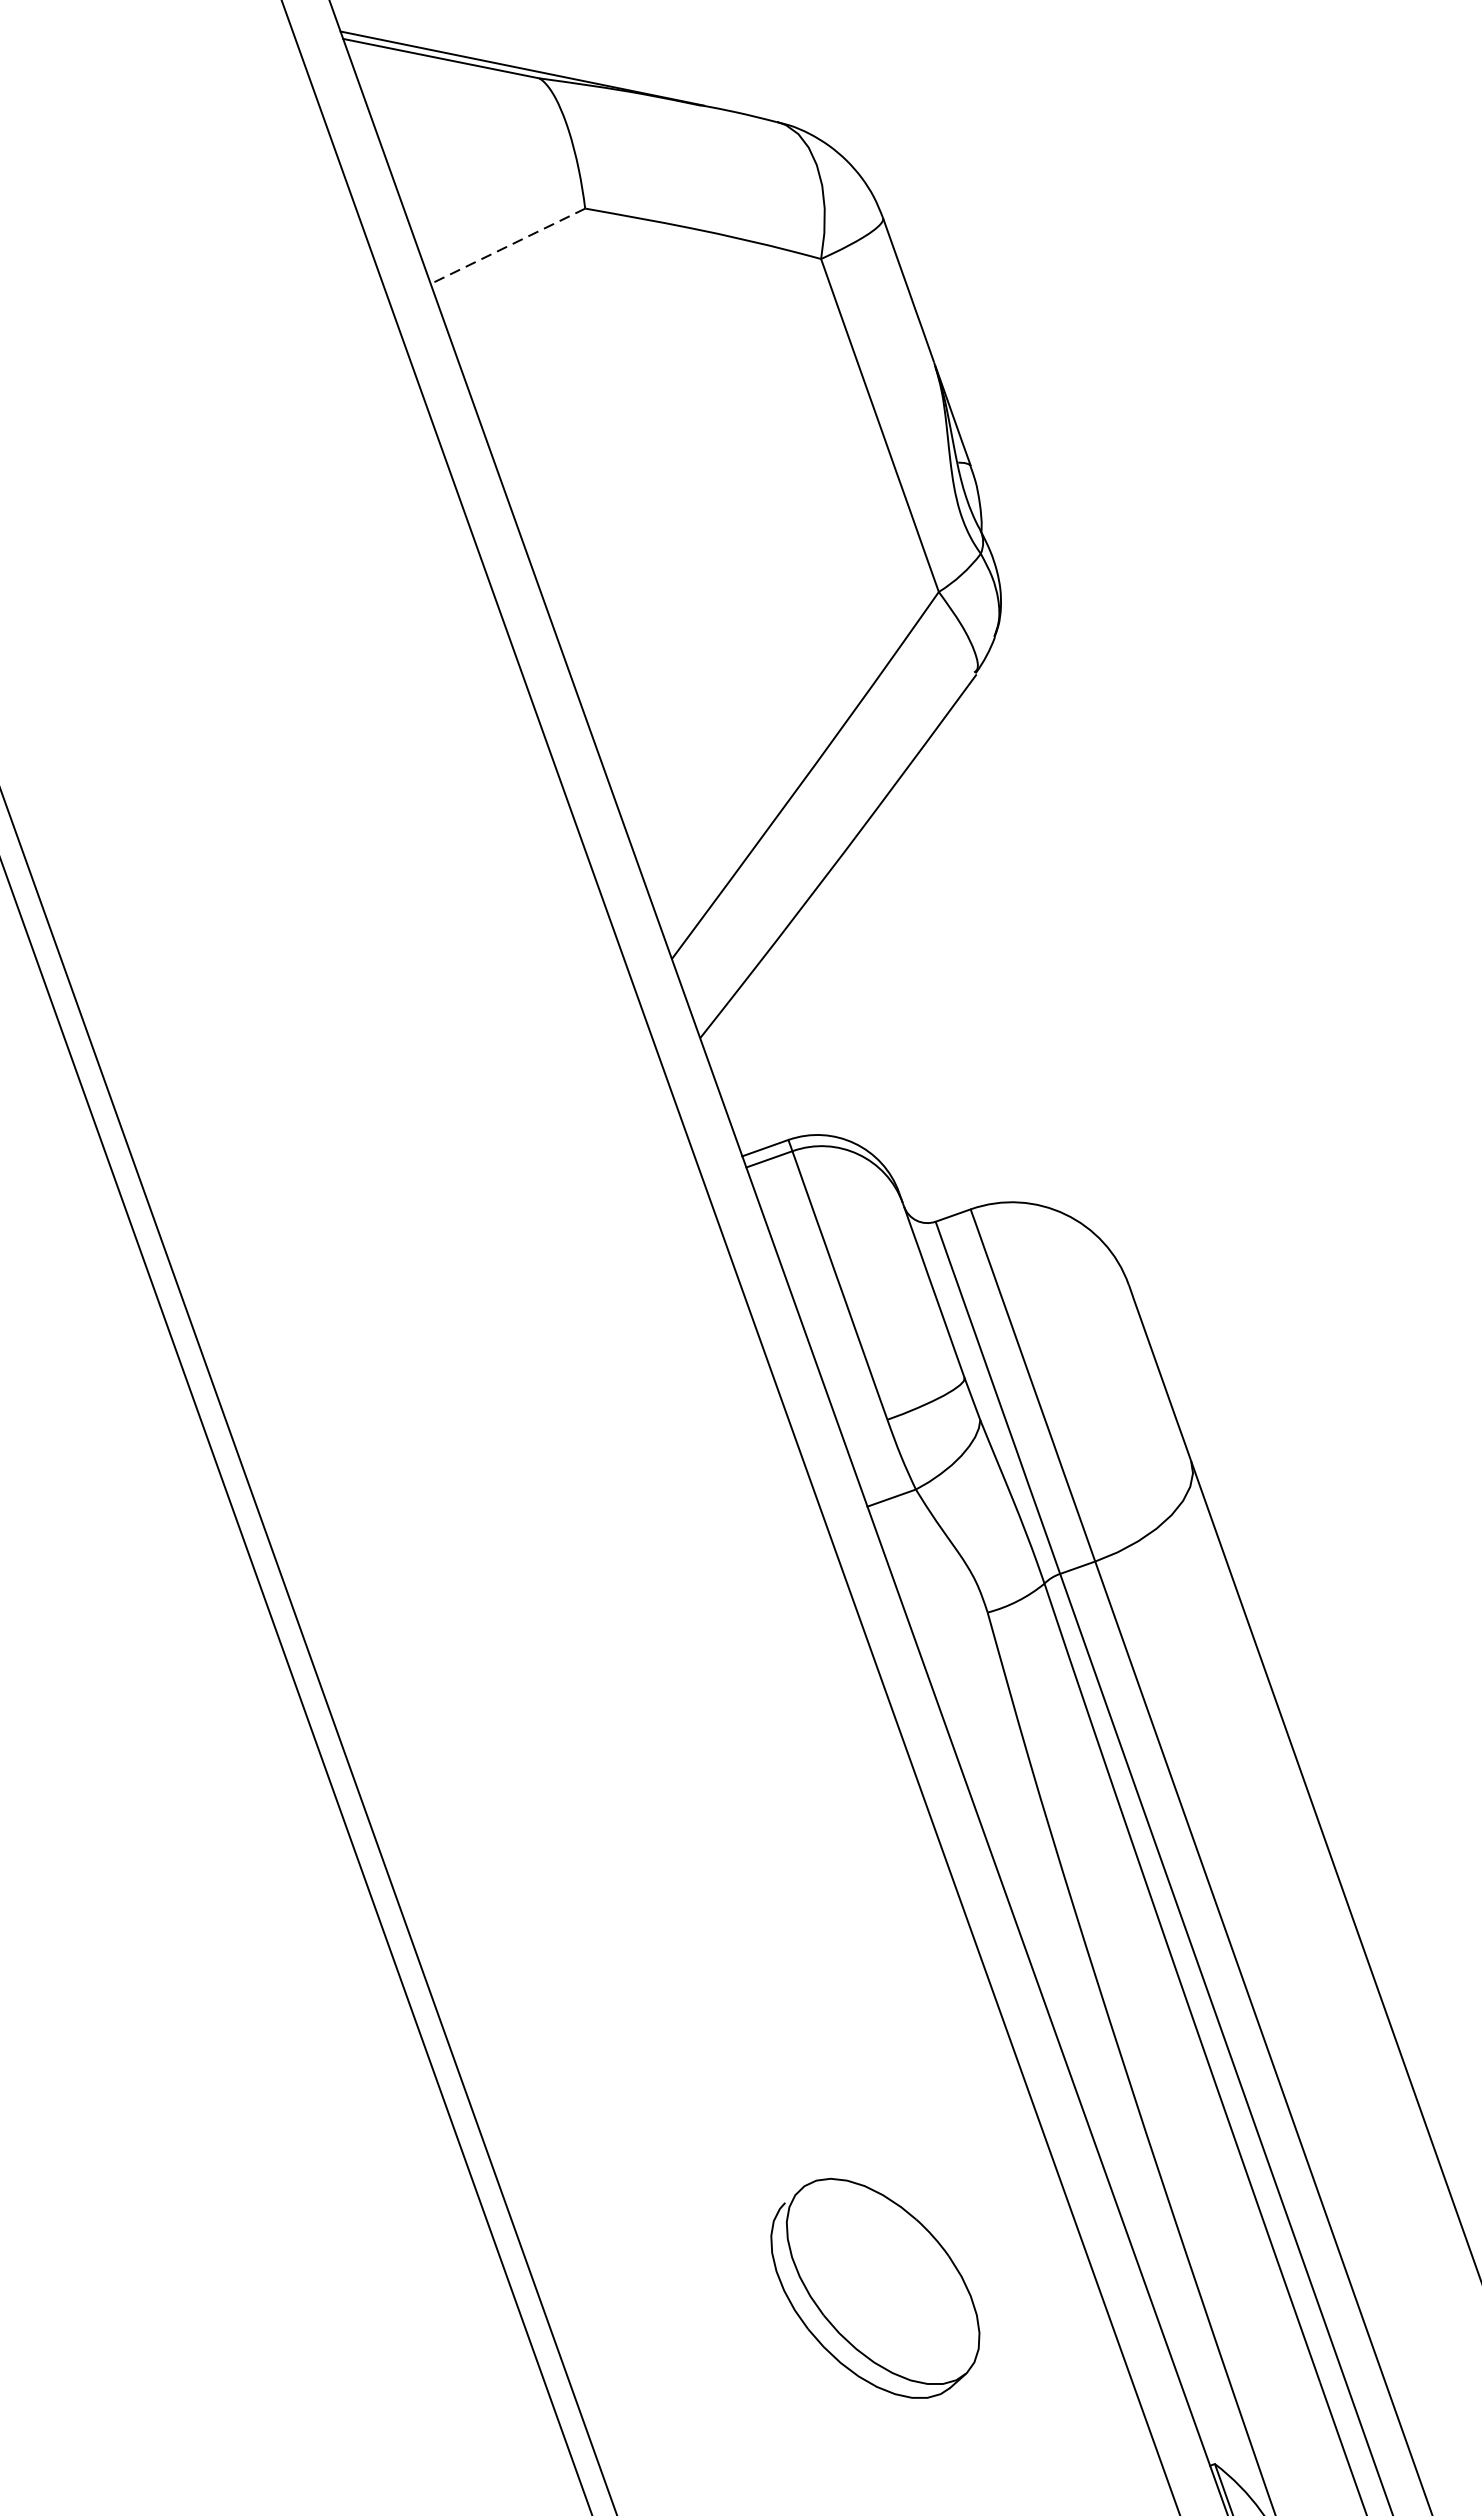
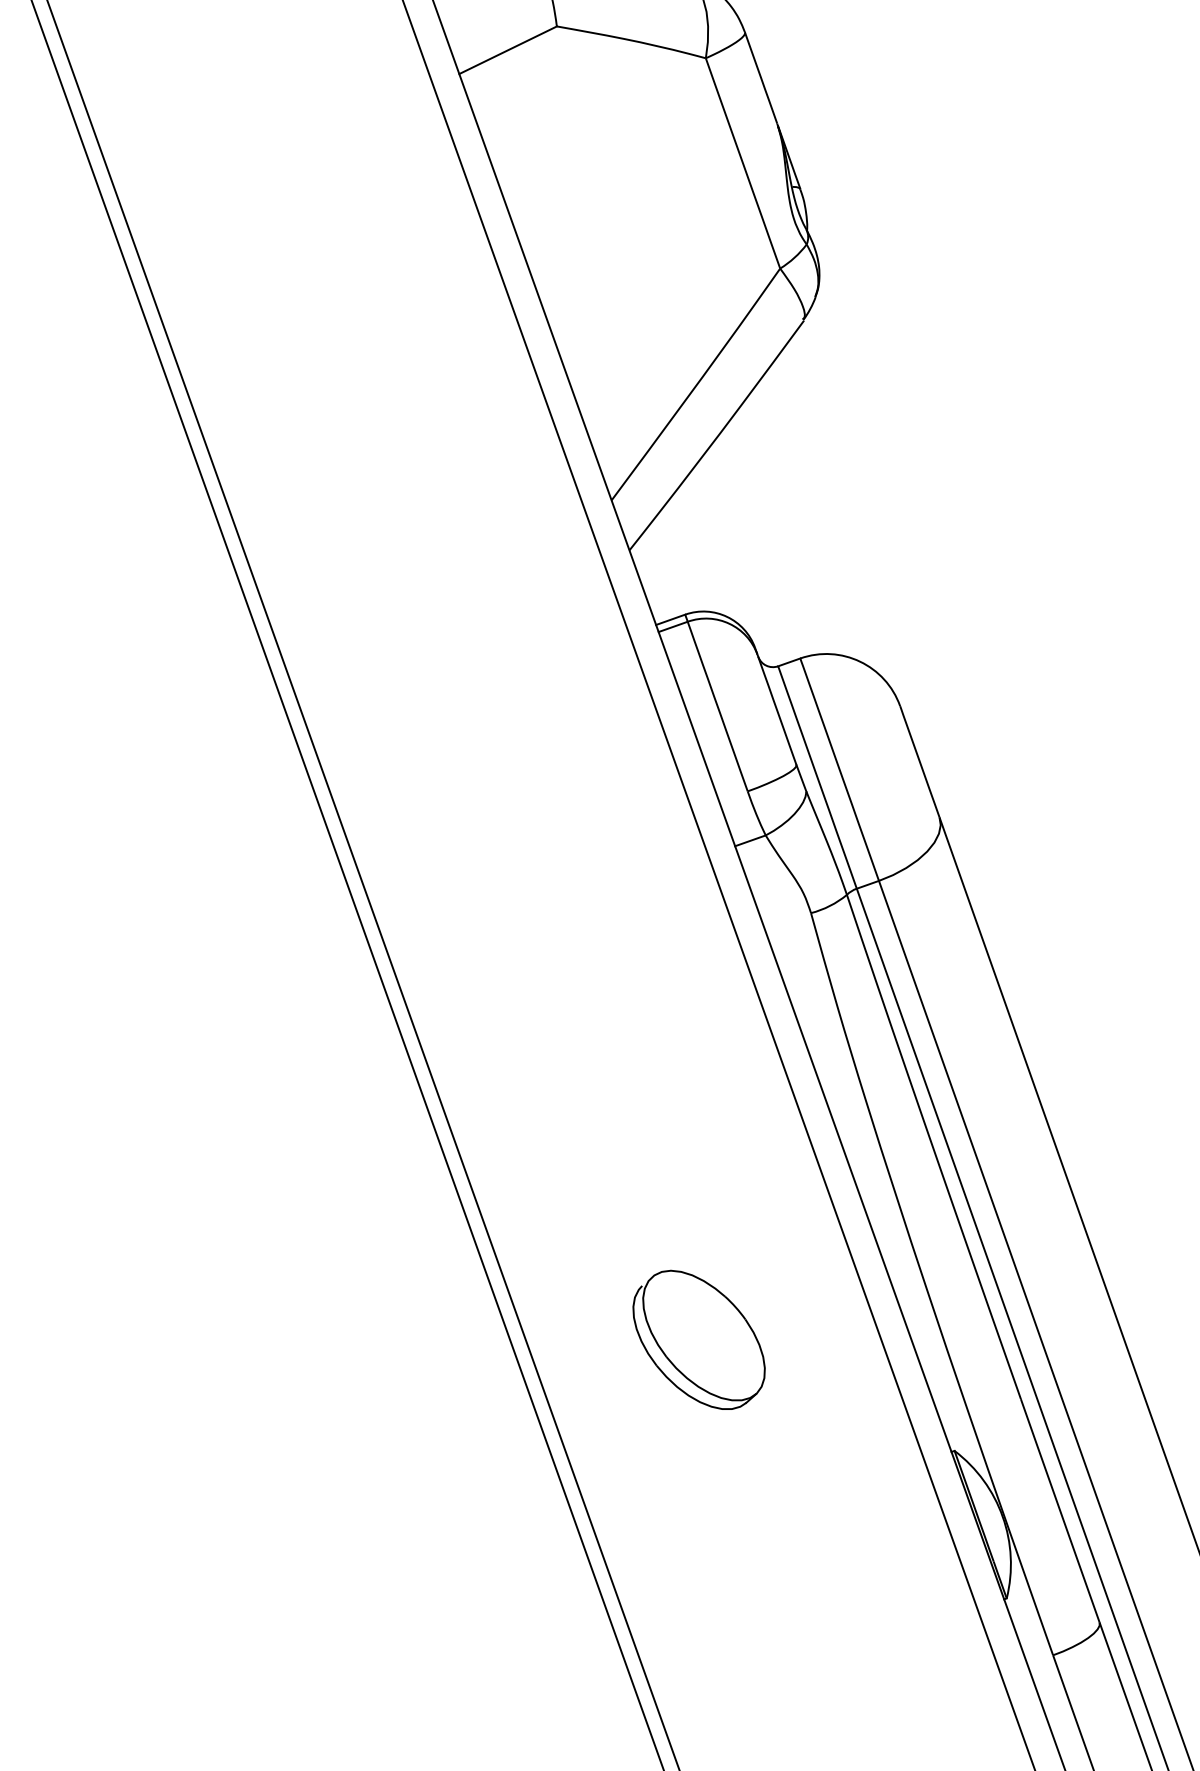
line: (507, 246) -> (507, 50), dashed -> solid
part: (874, 2287) -> (698, 1339), moved

